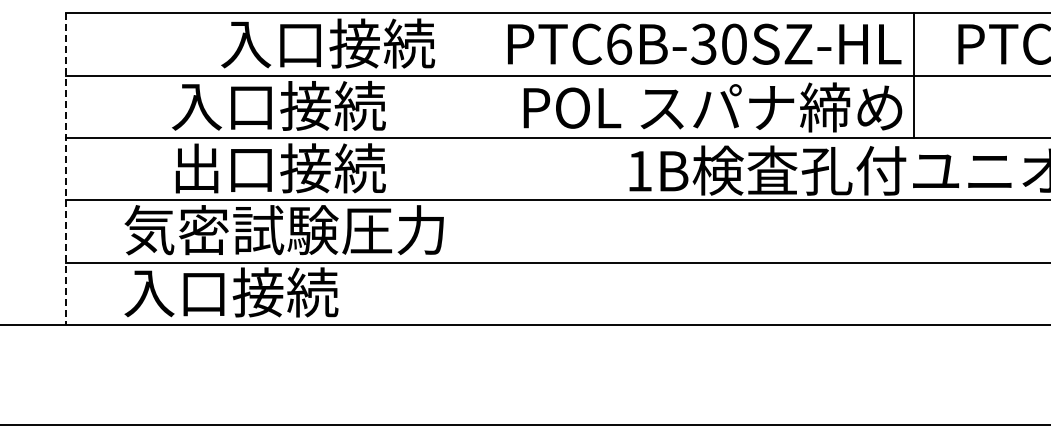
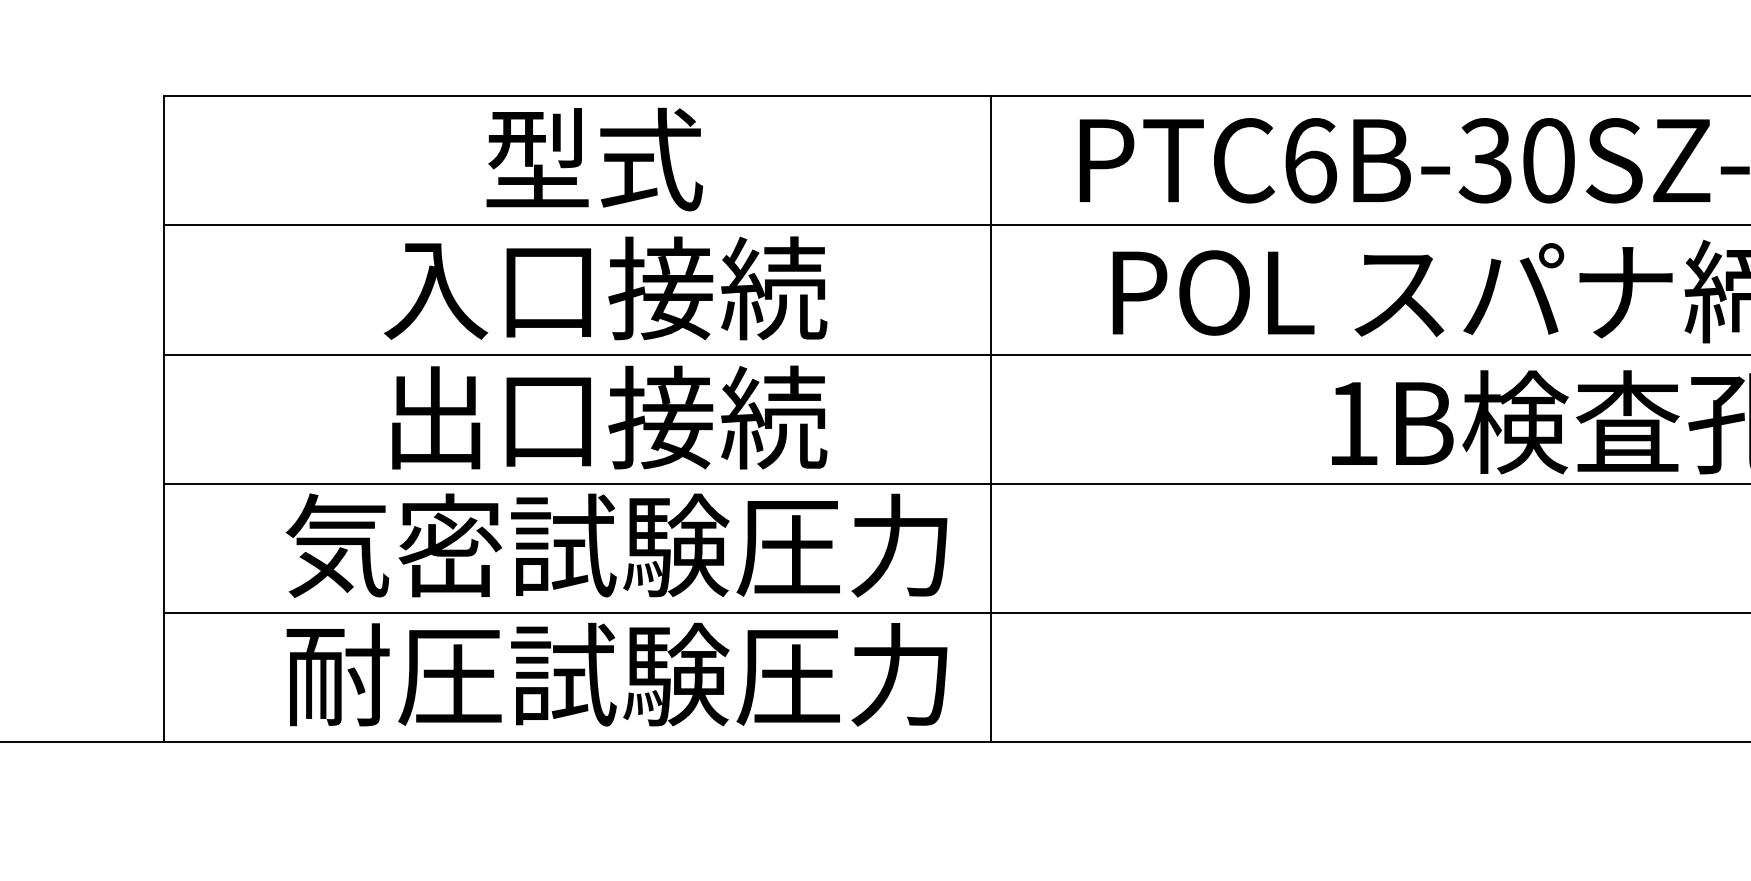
text: (328, 43) -> (708, 159), 入口接続 -> 型式
line: (65, 169) -> (163, 419), dashed -> solid
line: (464, 169) -> (989, 419), added
text: (283, 292) -> (615, 674), 入口接続 -> 耐圧試験圧力

